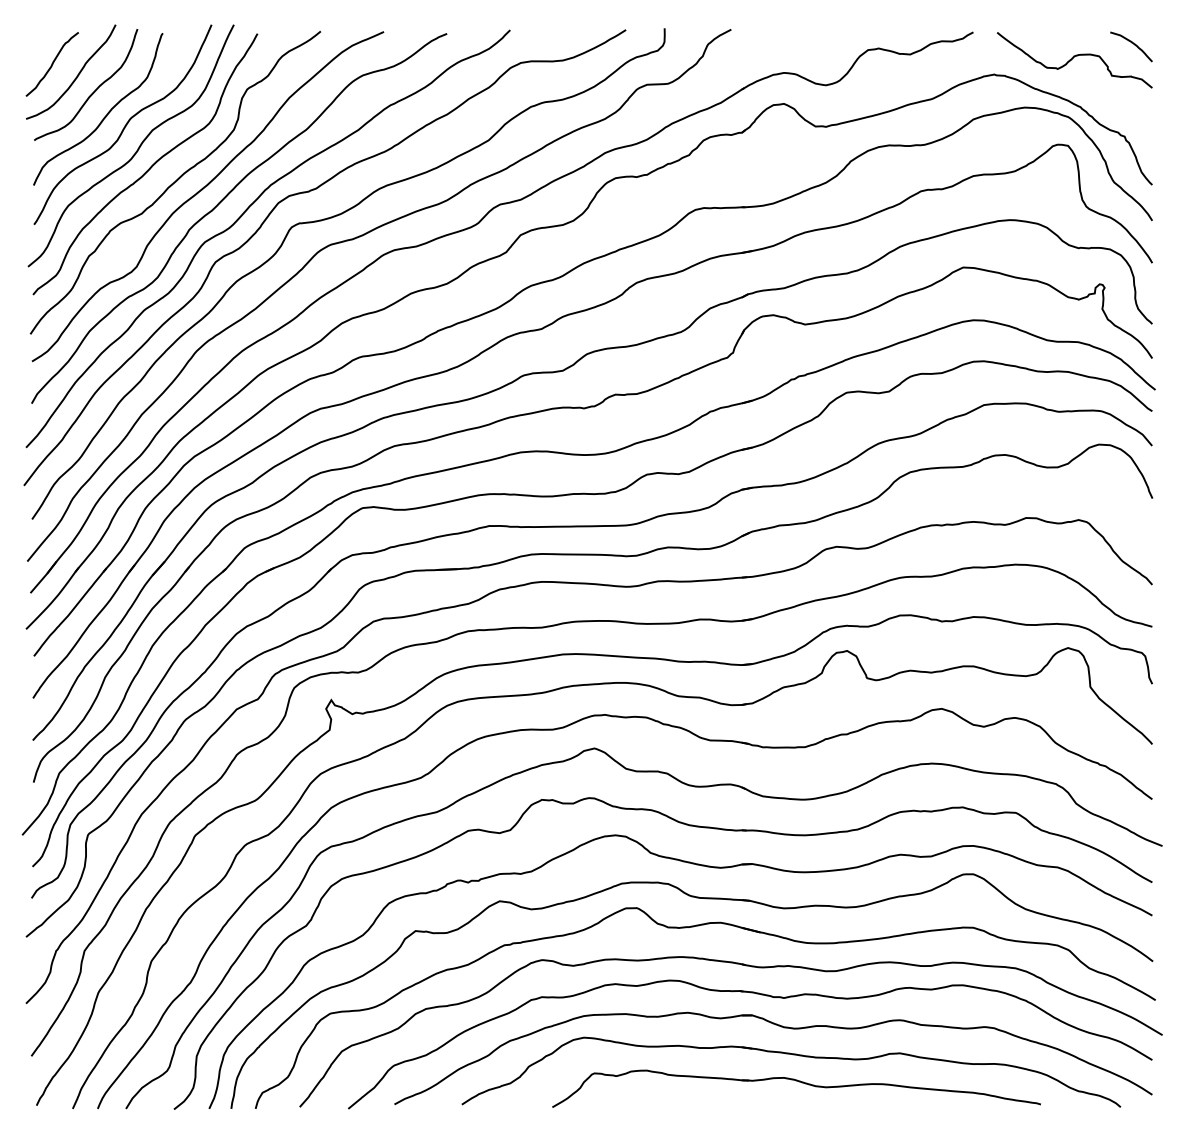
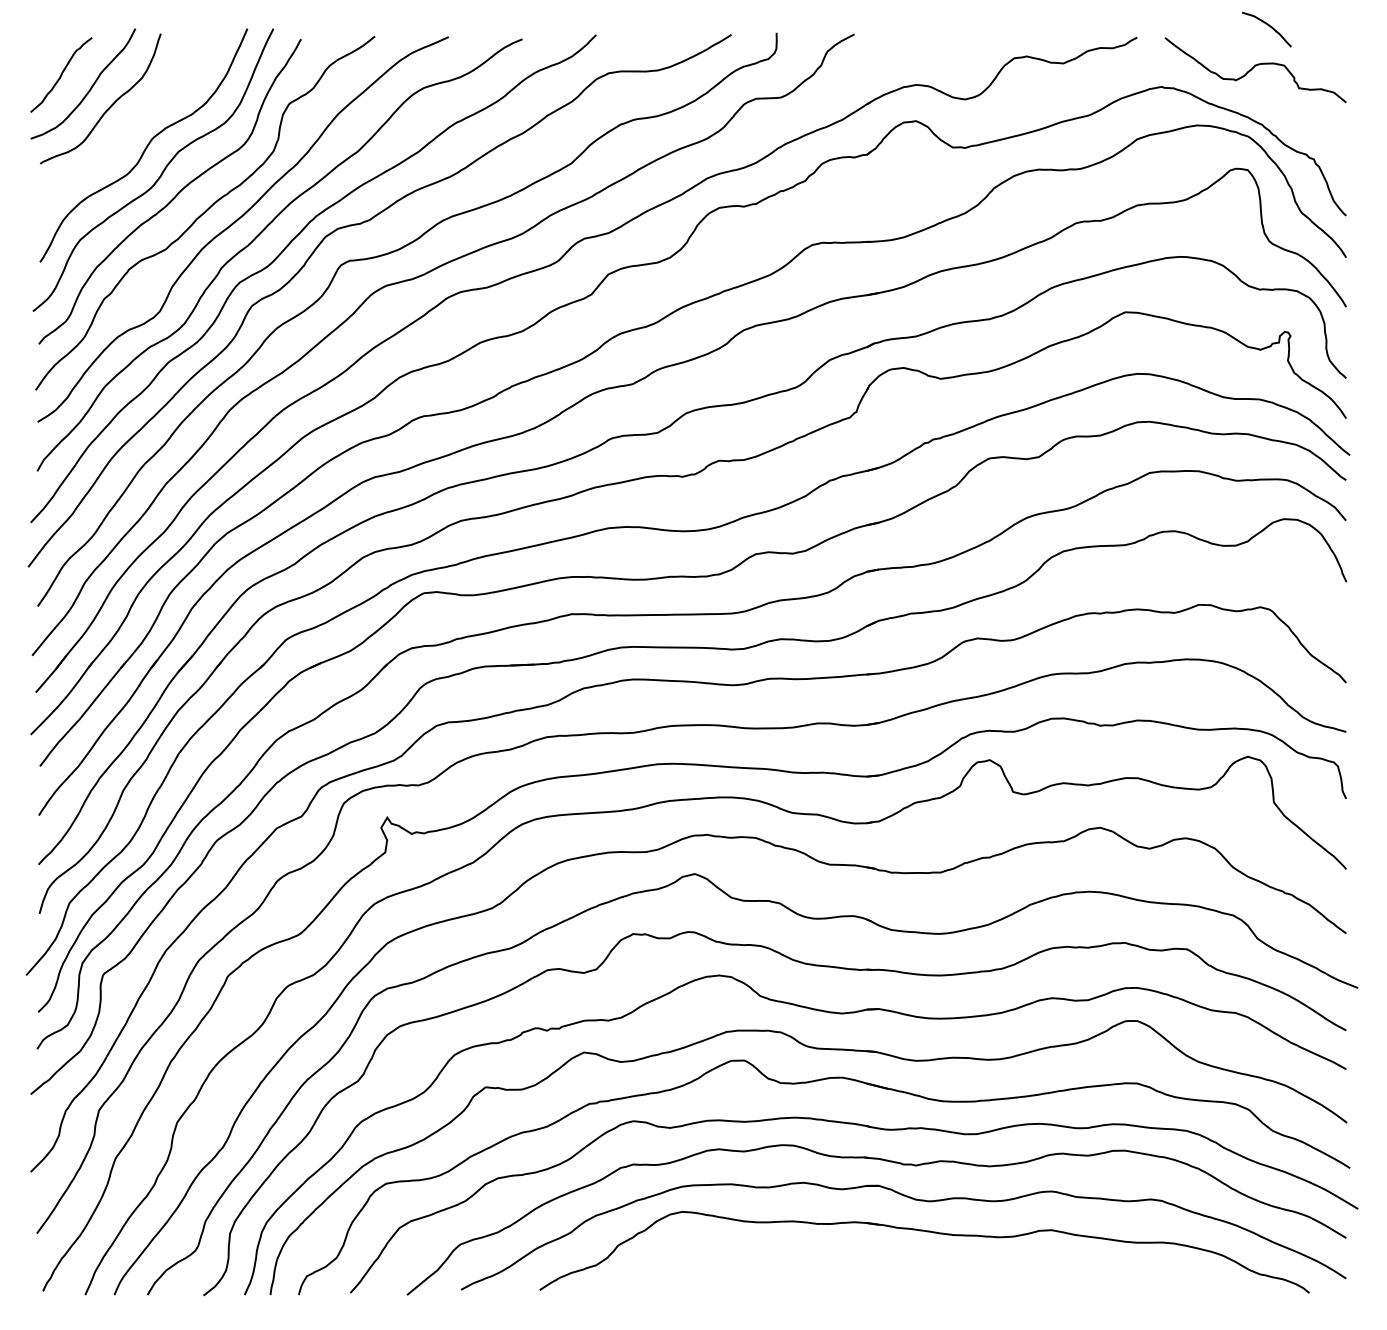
curve: (1132, 44) -> (1268, 26), moved
curve: (105, 115) -> (123, 134), removed
part: (797, 1081) -> (931, 1263), removed

